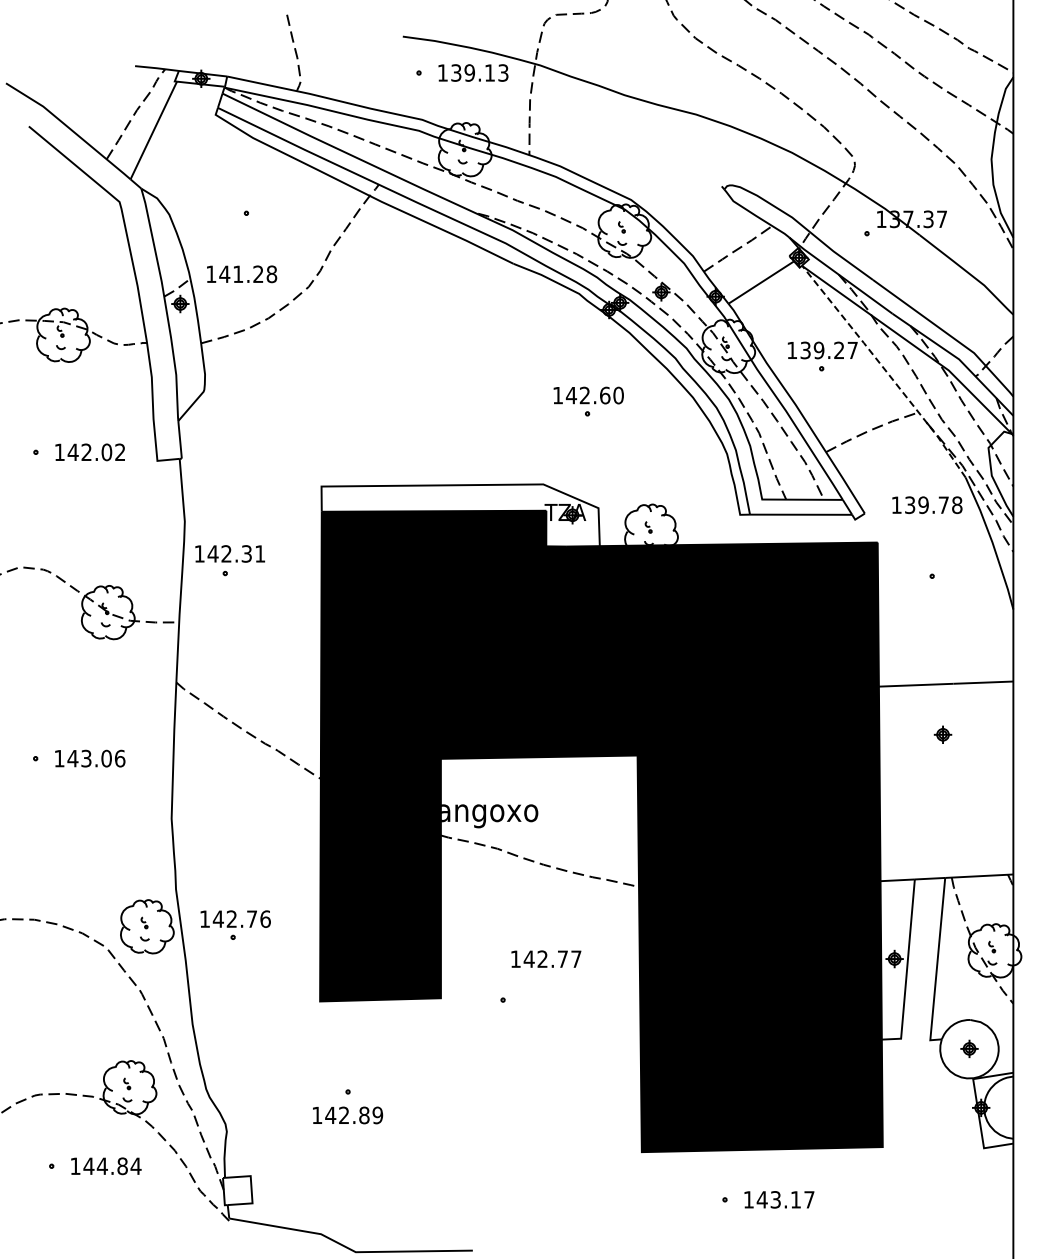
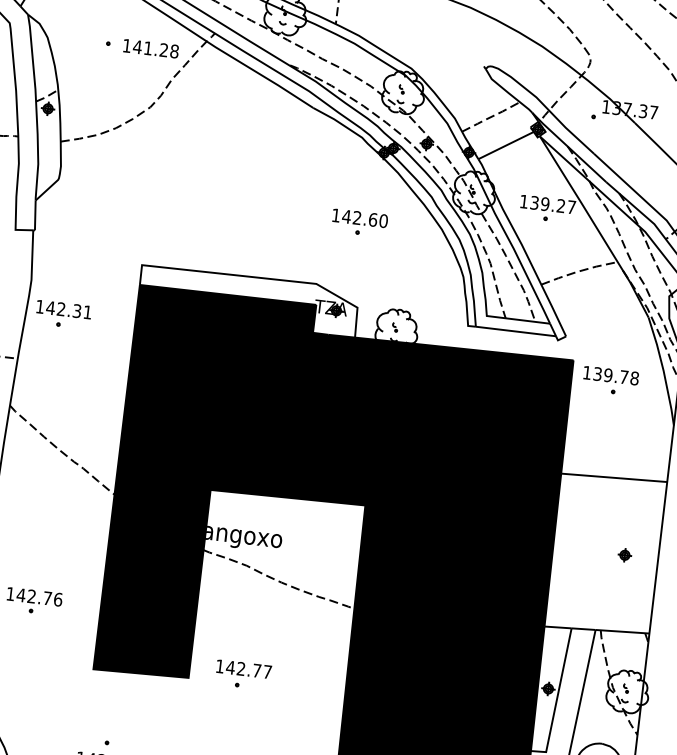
text: (242, 274) -> (151, 48), moved
line: (885, 370) -> (595, 226), dashed -> solid
text: (927, 504) -> (611, 375), moved
part: (942, 734) -> (624, 555), moved
text: (546, 958) -> (244, 668), moved

